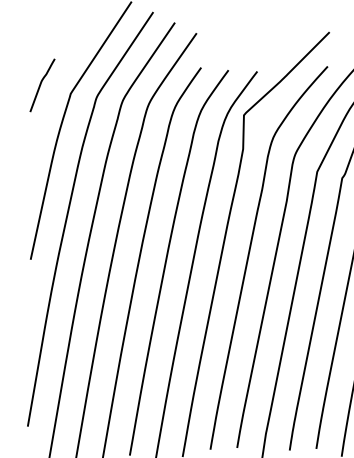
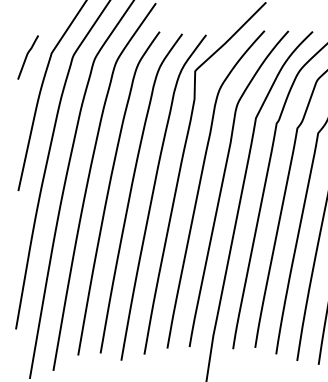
curve: (41, 85) -> (27, 57), moved

